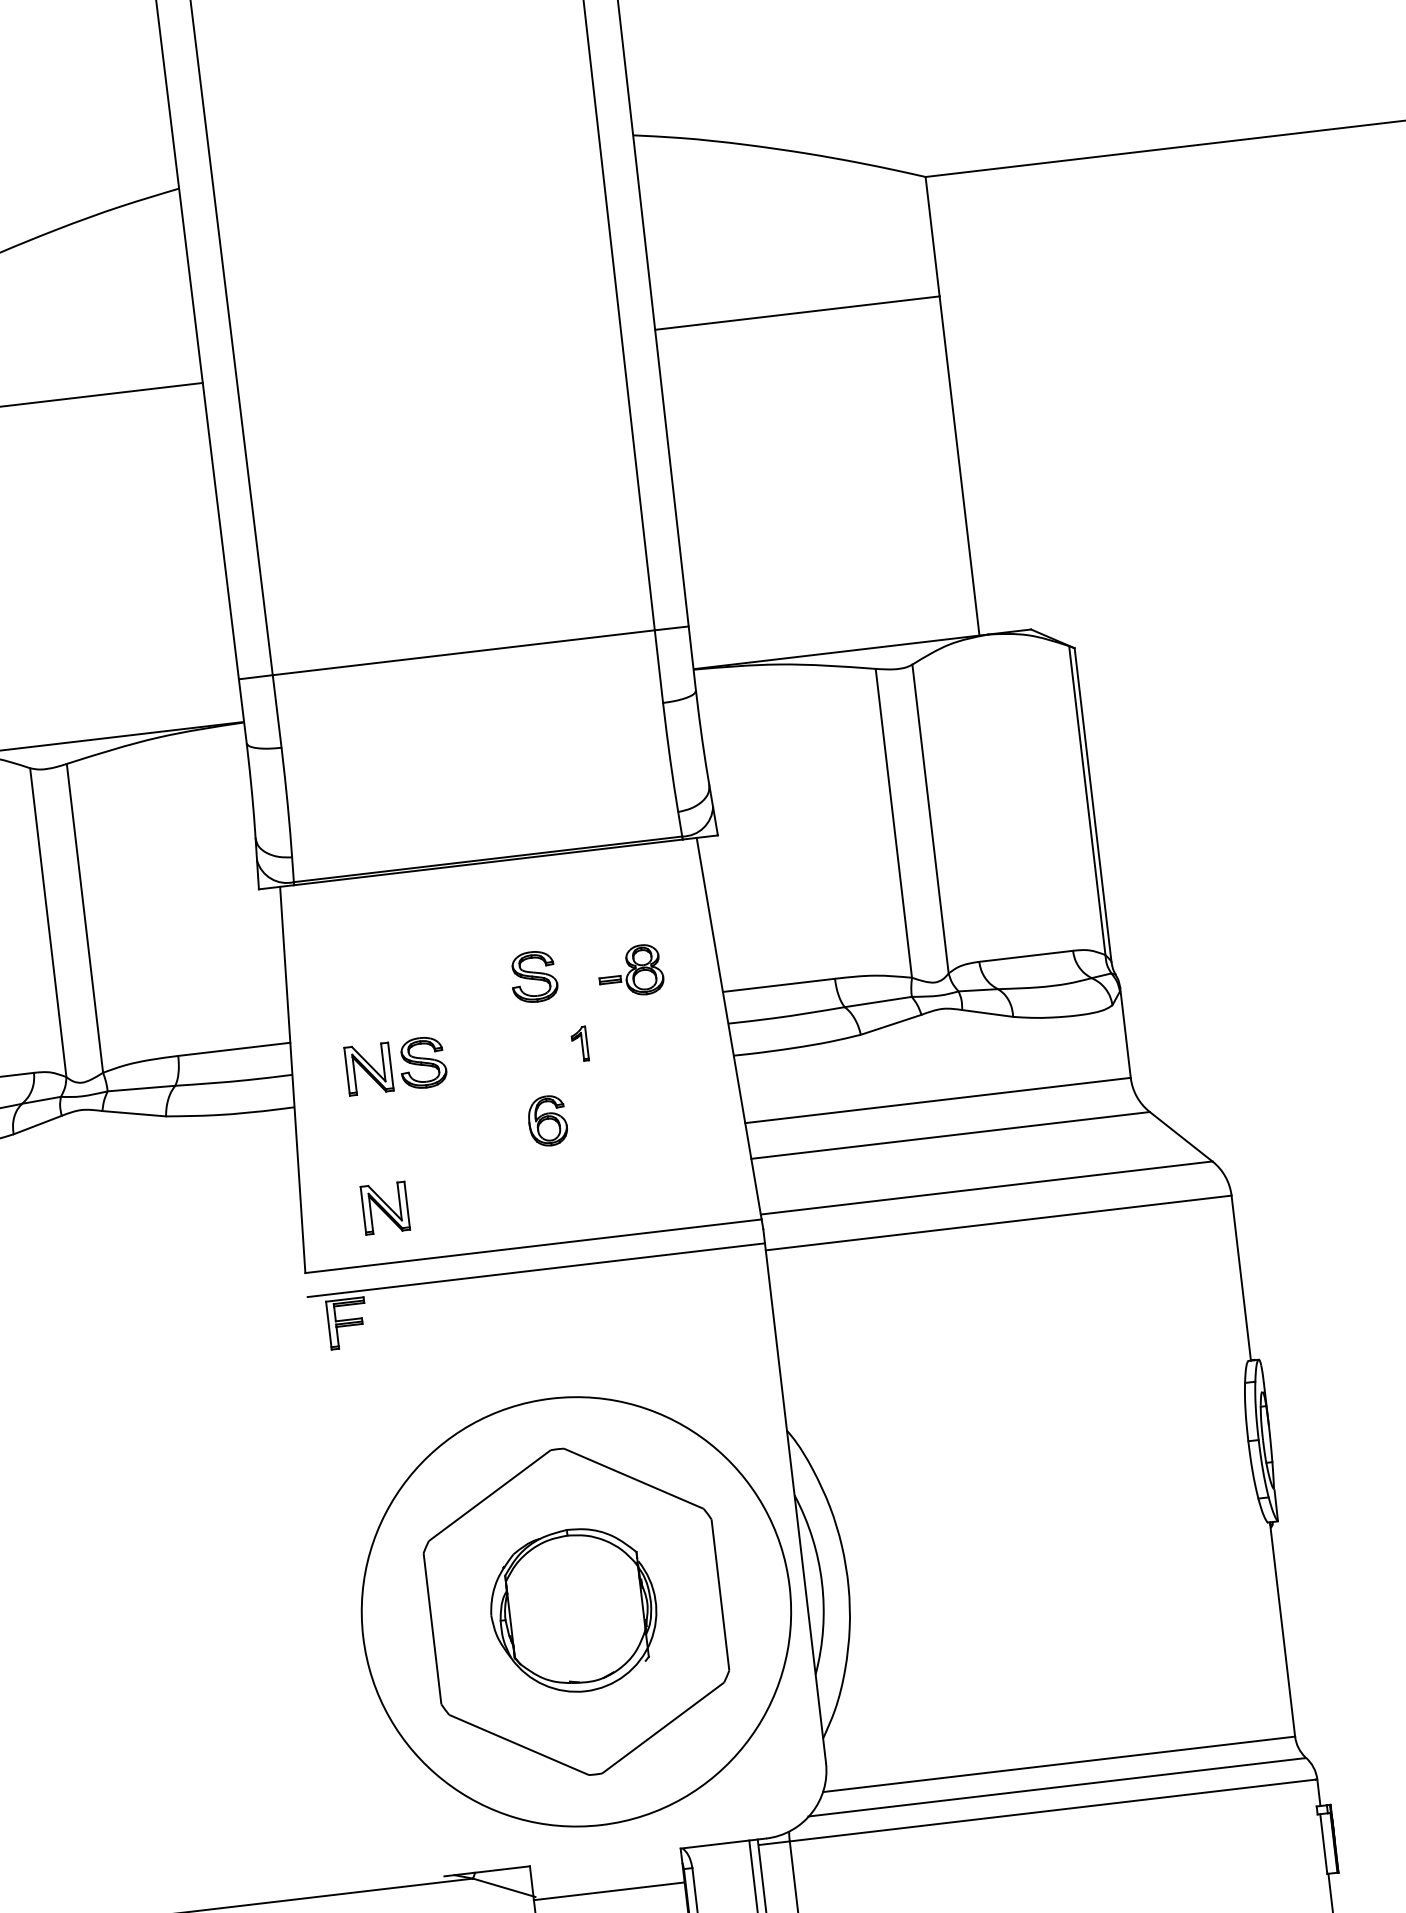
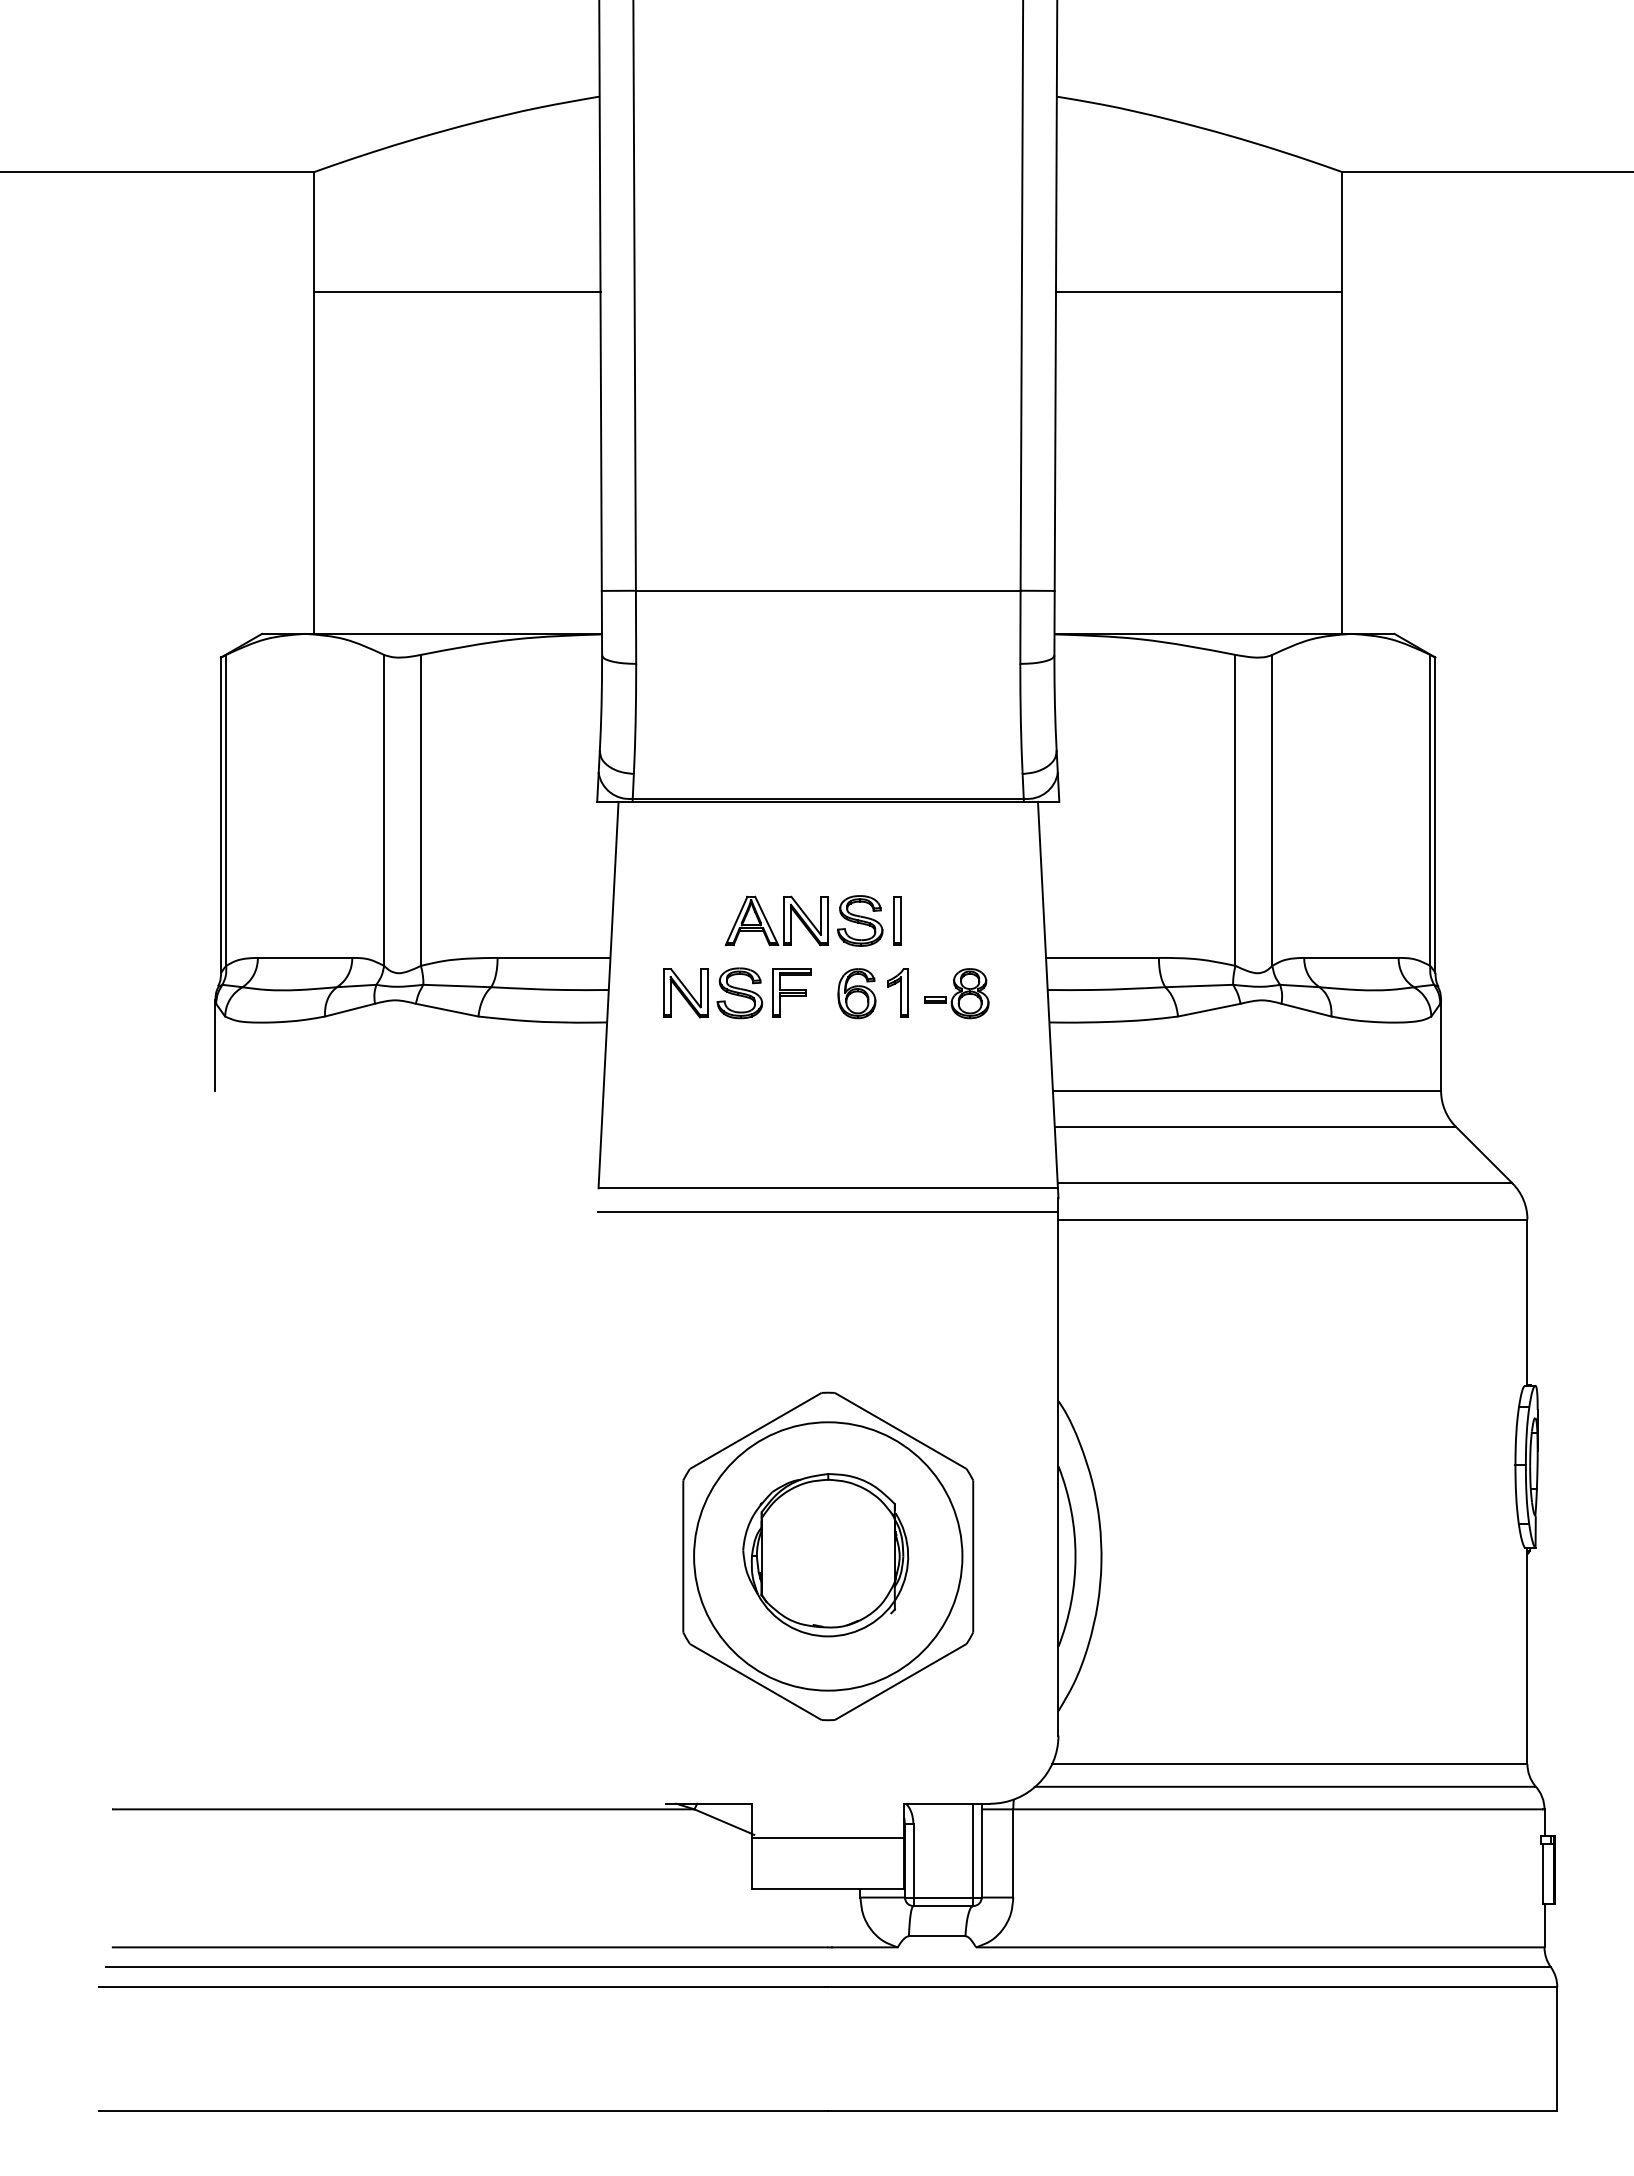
part: (630, 971) -> (956, 993), moved
part: (571, 972) -> (897, 920), added
part: (457, 985) -> (783, 920), added
part: (579, 1043) -> (897, 992), size x1.43
part: (547, 1120) -> (856, 993), moved
part: (385, 1208) -> (685, 1133), removed
part: (347, 1322) -> (791, 992), moved
circle: (576, 1611) -> (828, 1556), size x0.62

